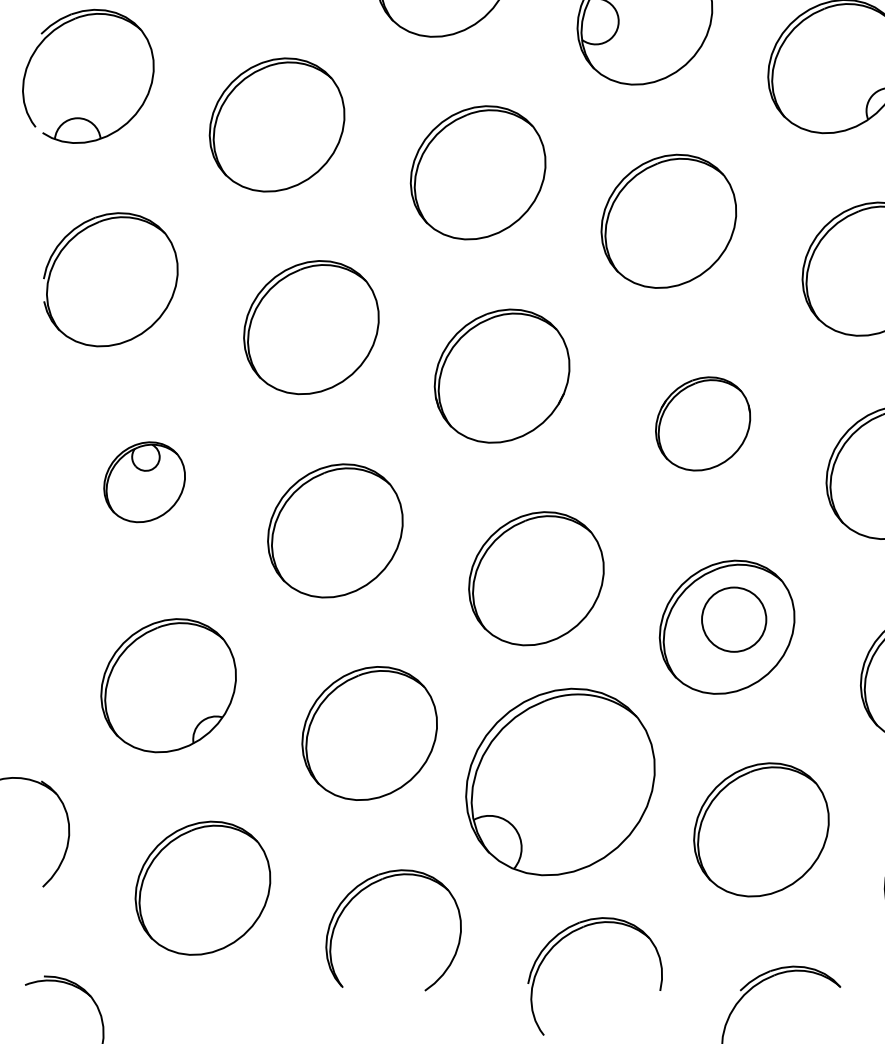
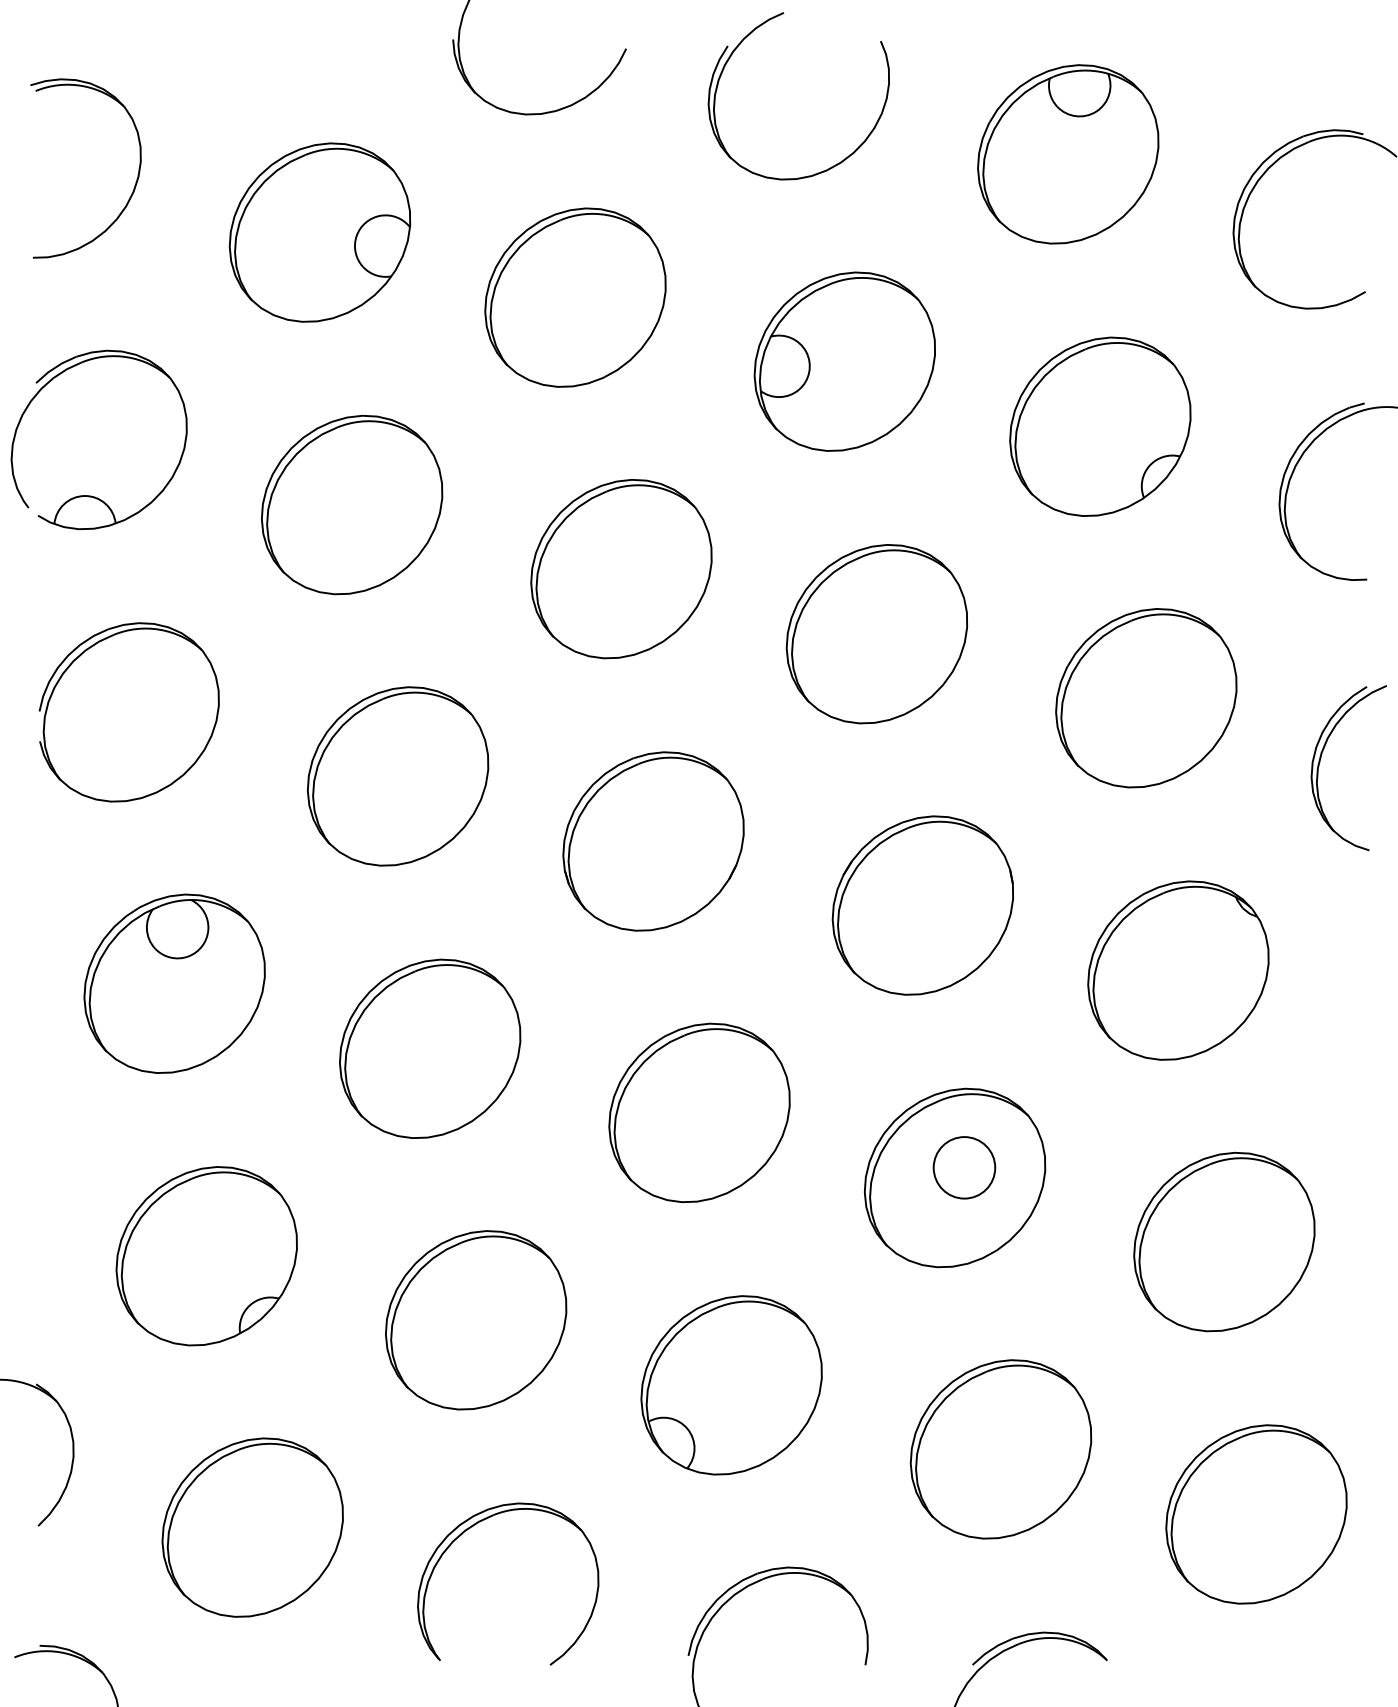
part: (702, 423) -> (922, 905), size x1.43
part: (144, 482) -> (174, 983), size x1.67
circle: (734, 619) -> (964, 1167), size x0.71
part: (560, 782) -> (731, 1385), size x0.71

